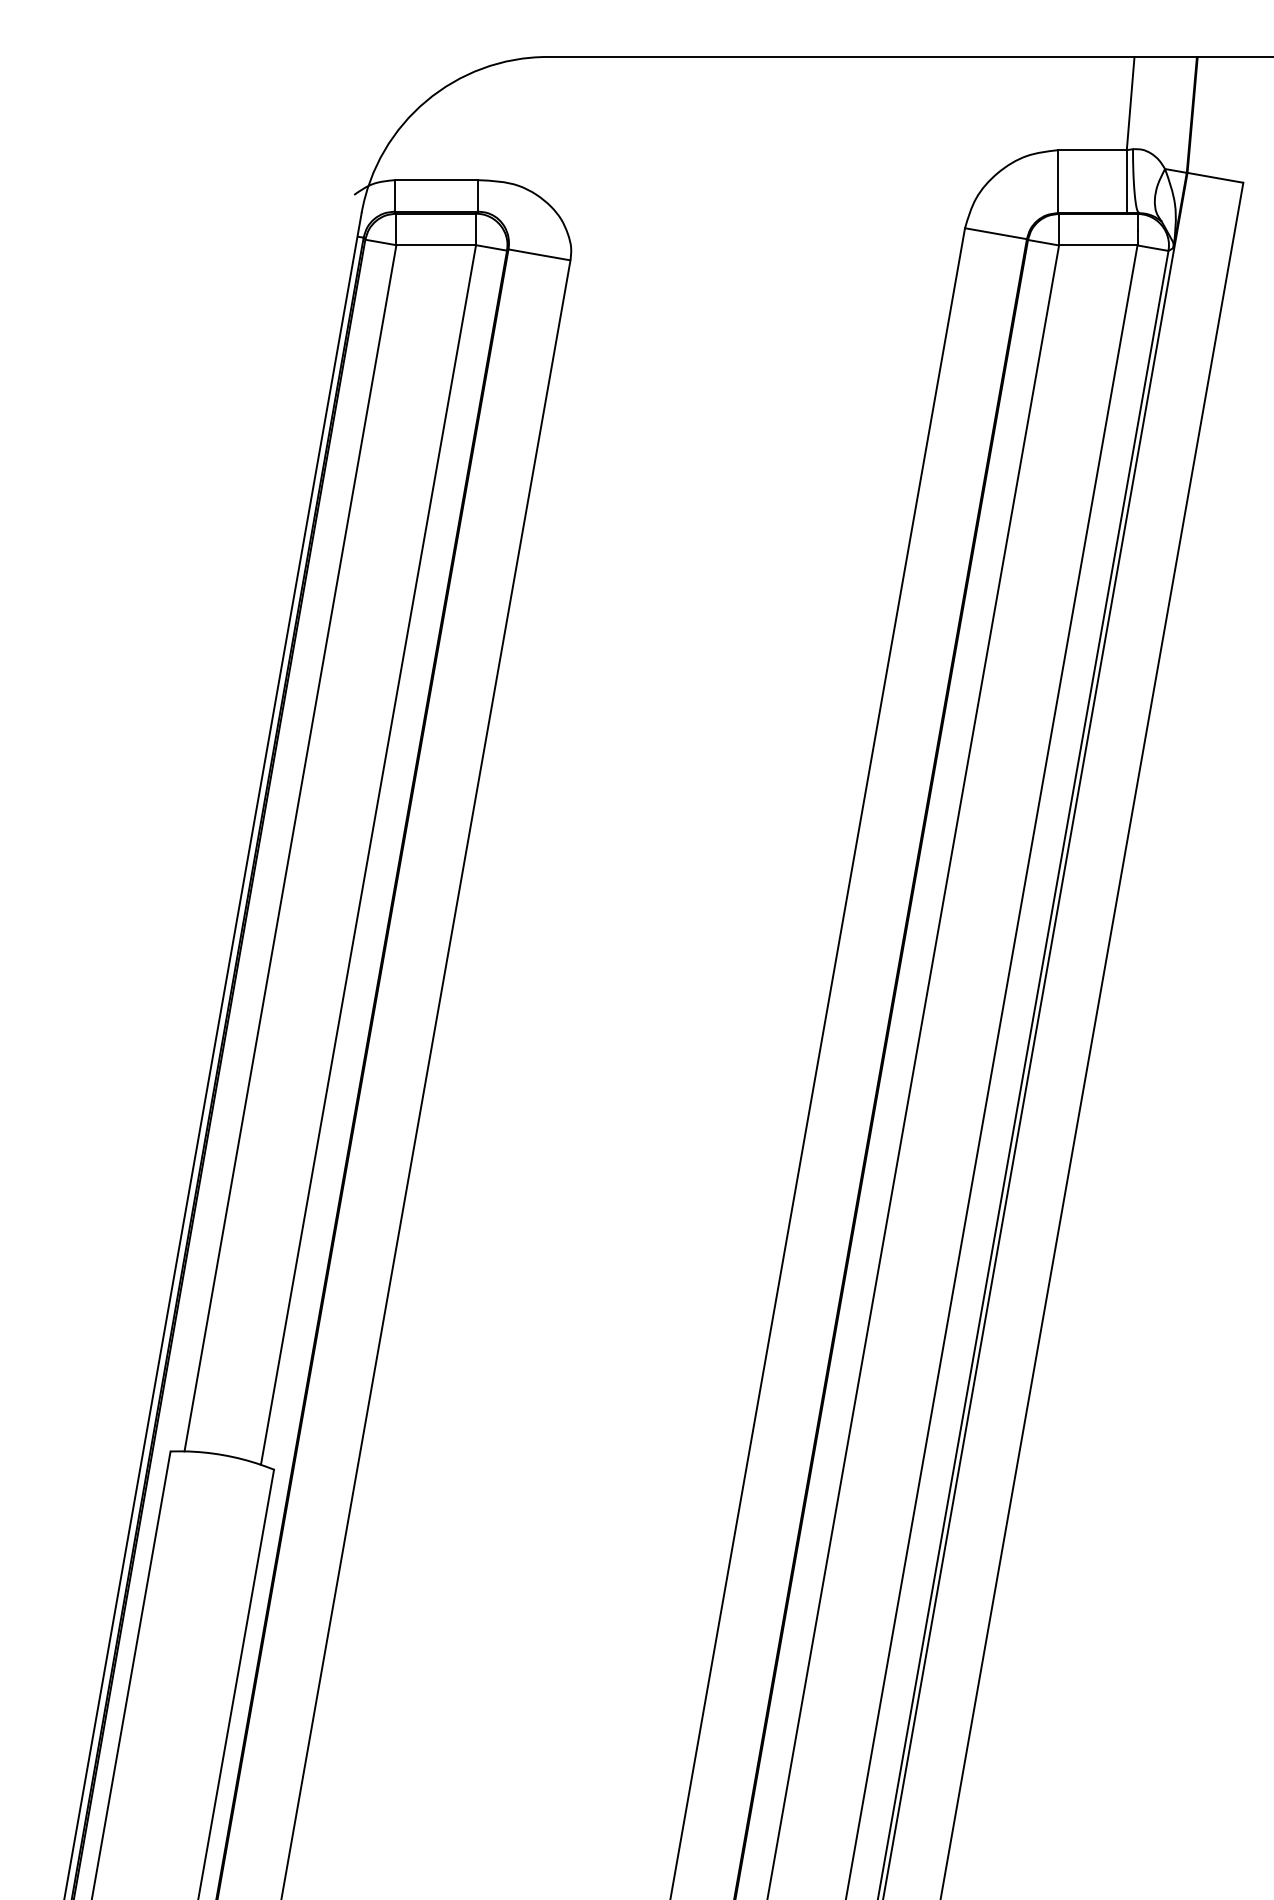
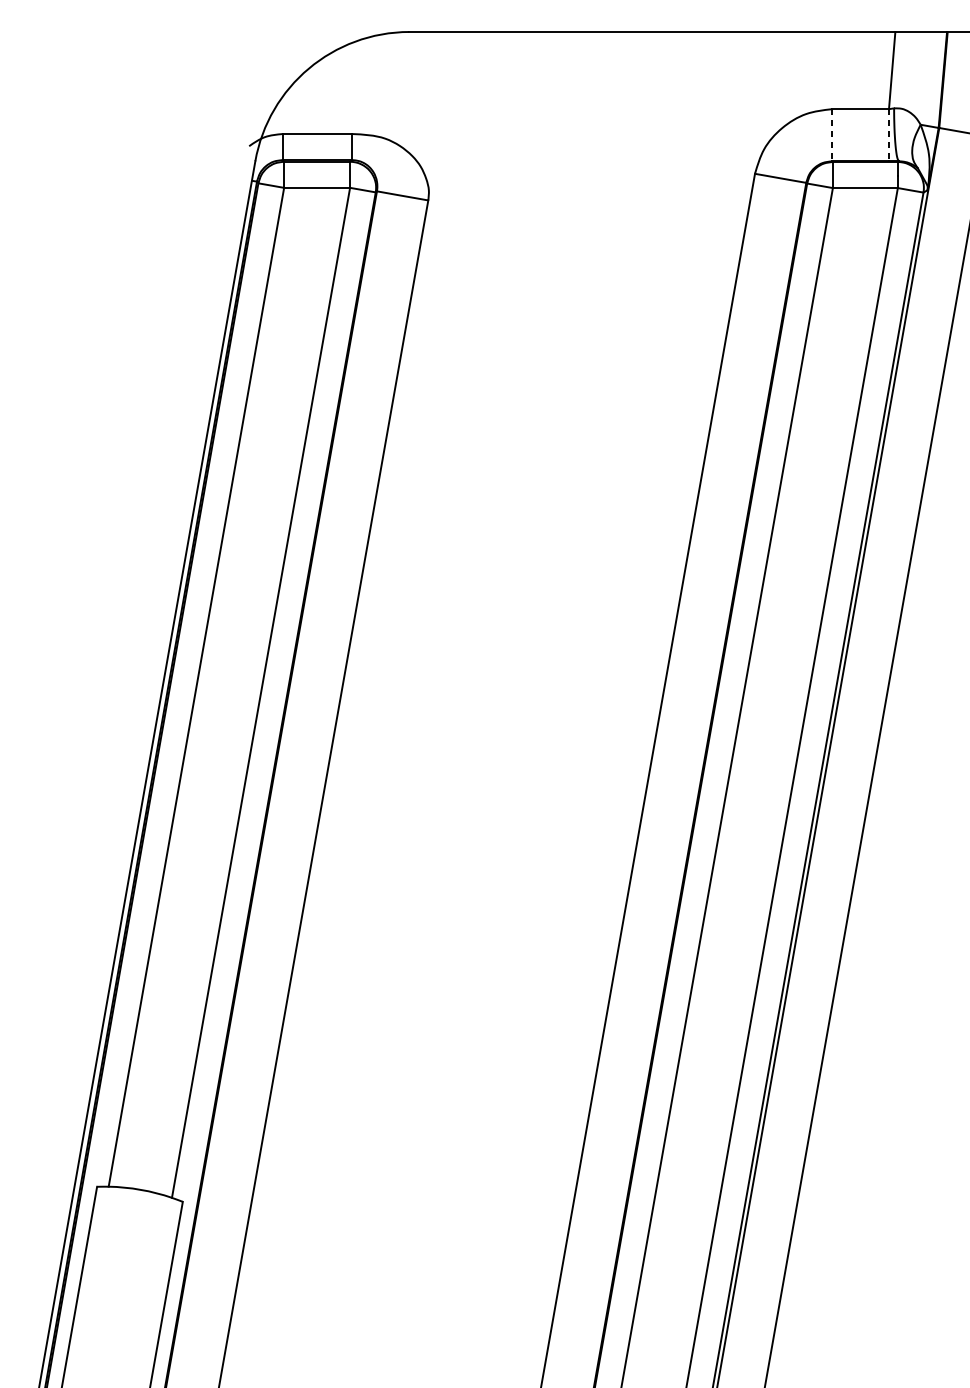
line: (1058, 182) -> (832, 135), solid -> dashed
line: (1126, 182) -> (888, 135), solid -> dashed

